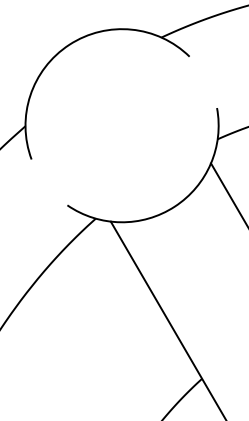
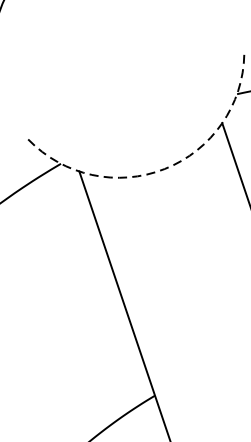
arc: (174, 206) -> (164, 168), solid -> dashed

